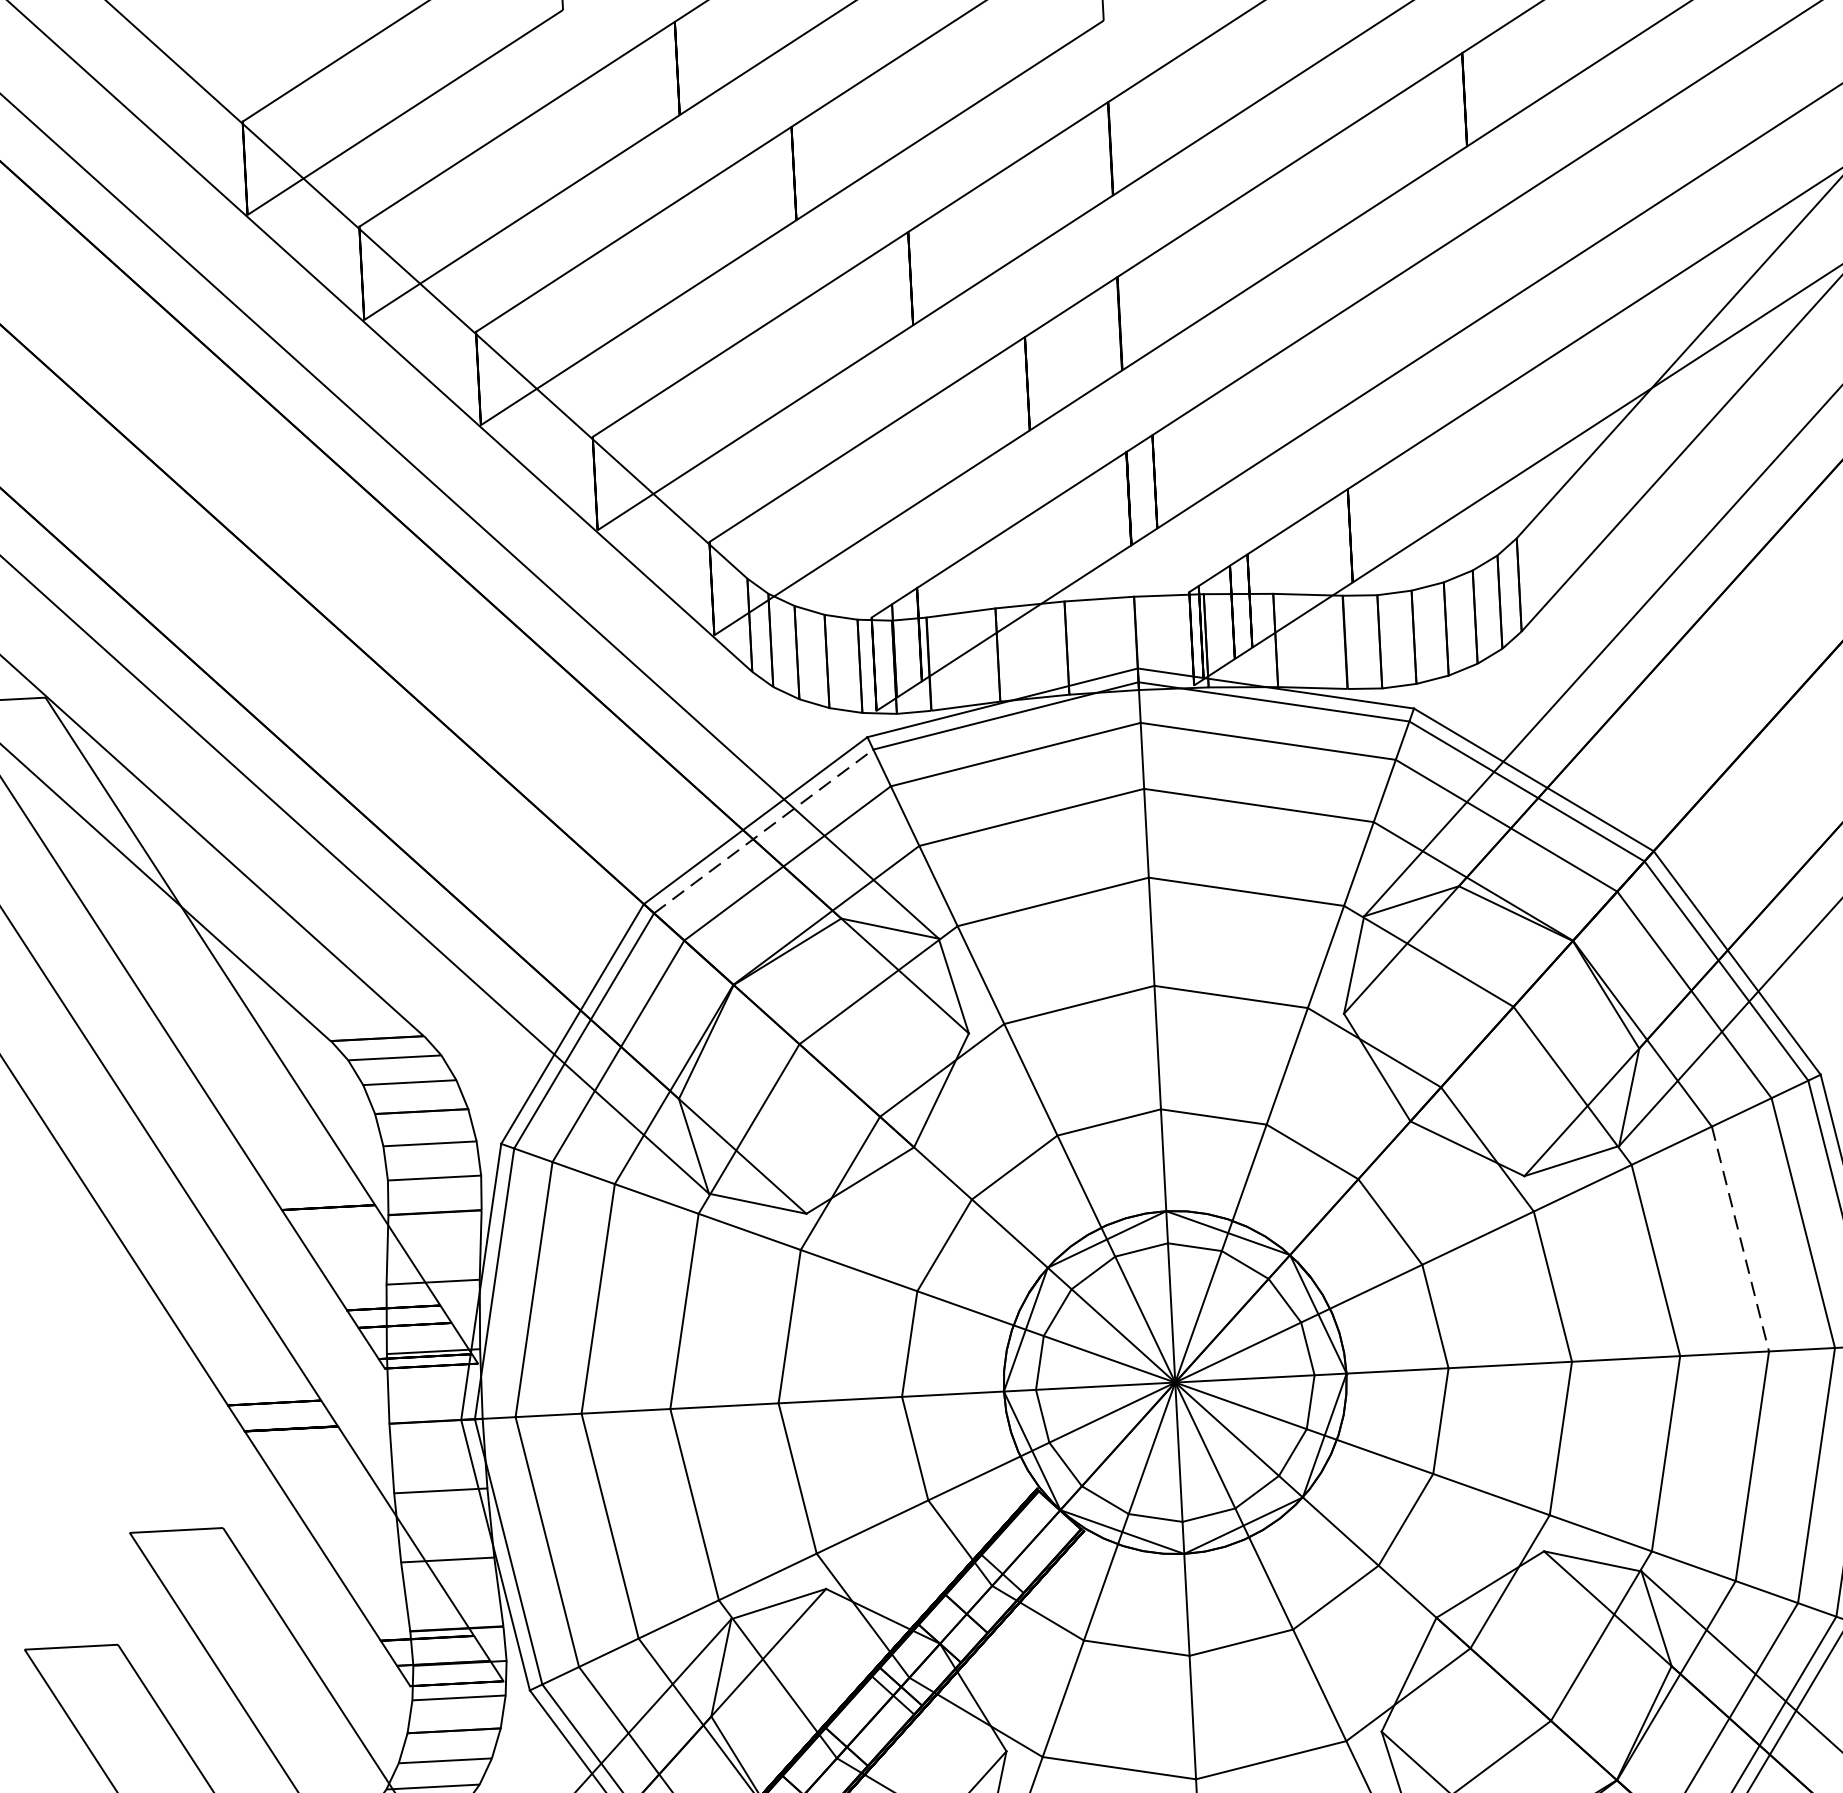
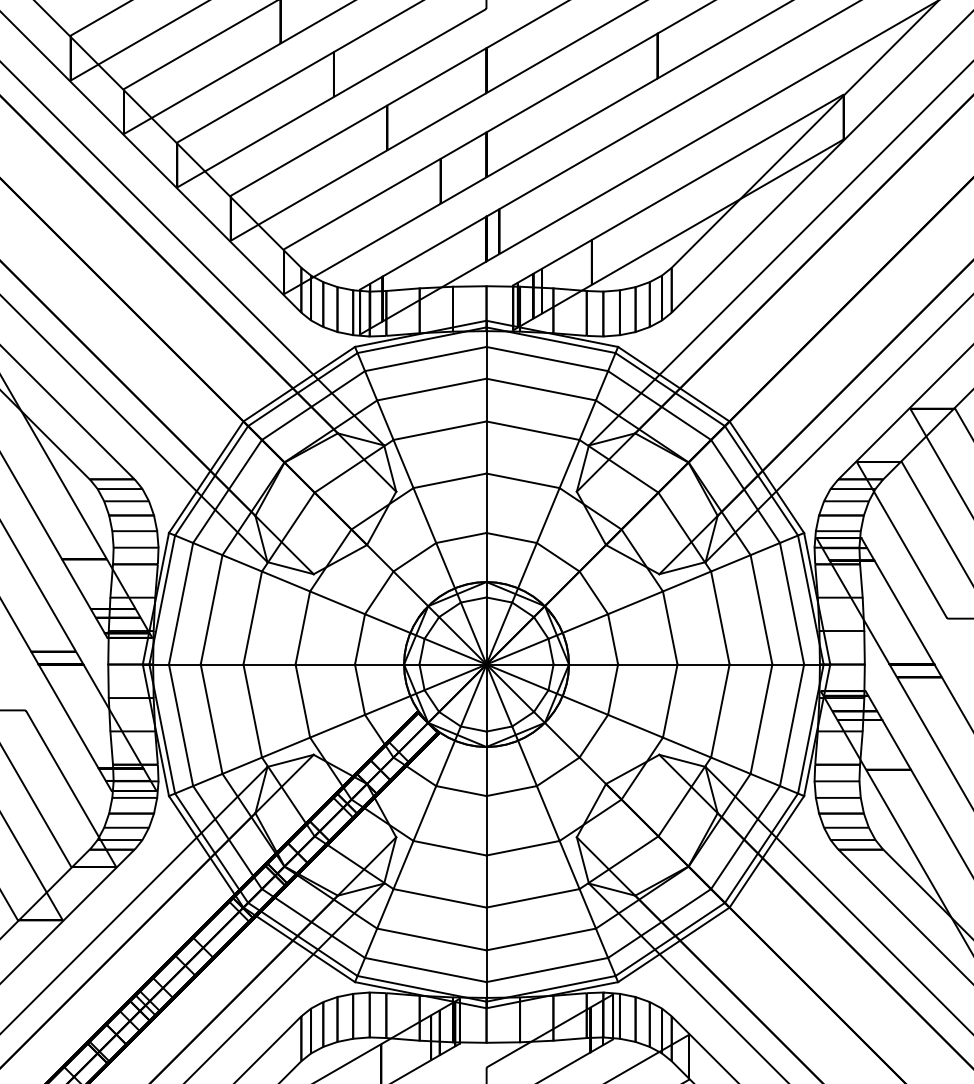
line: (762, 831) -> (302, 389), dashed -> solid
line: (1740, 1238) -> (761, 609), dashed -> solid

